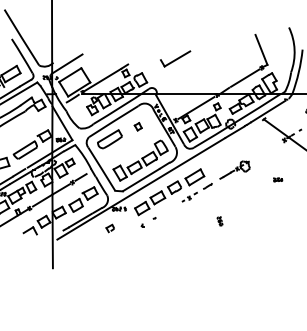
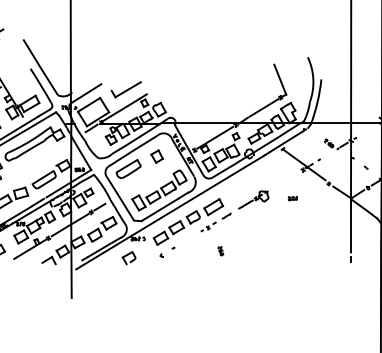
part: (174, 58) -> (125, 89), moved
part: (137, 126) -> (156, 156), size x1.67
part: (277, 179) -> (292, 198), moved
part: (219, 221) -> (220, 251), moved
part: (109, 228) -> (128, 258), size x1.67

